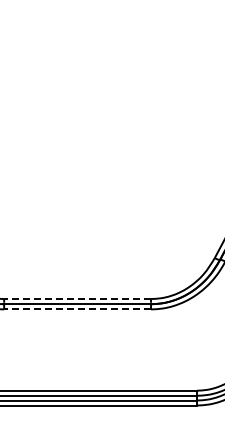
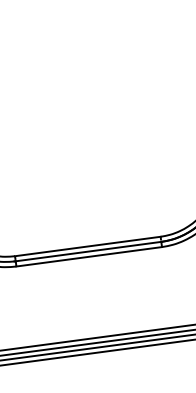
line: (77, 299) -> (87, 246), dashed -> solid
line: (77, 309) -> (89, 256), dashed -> solid

